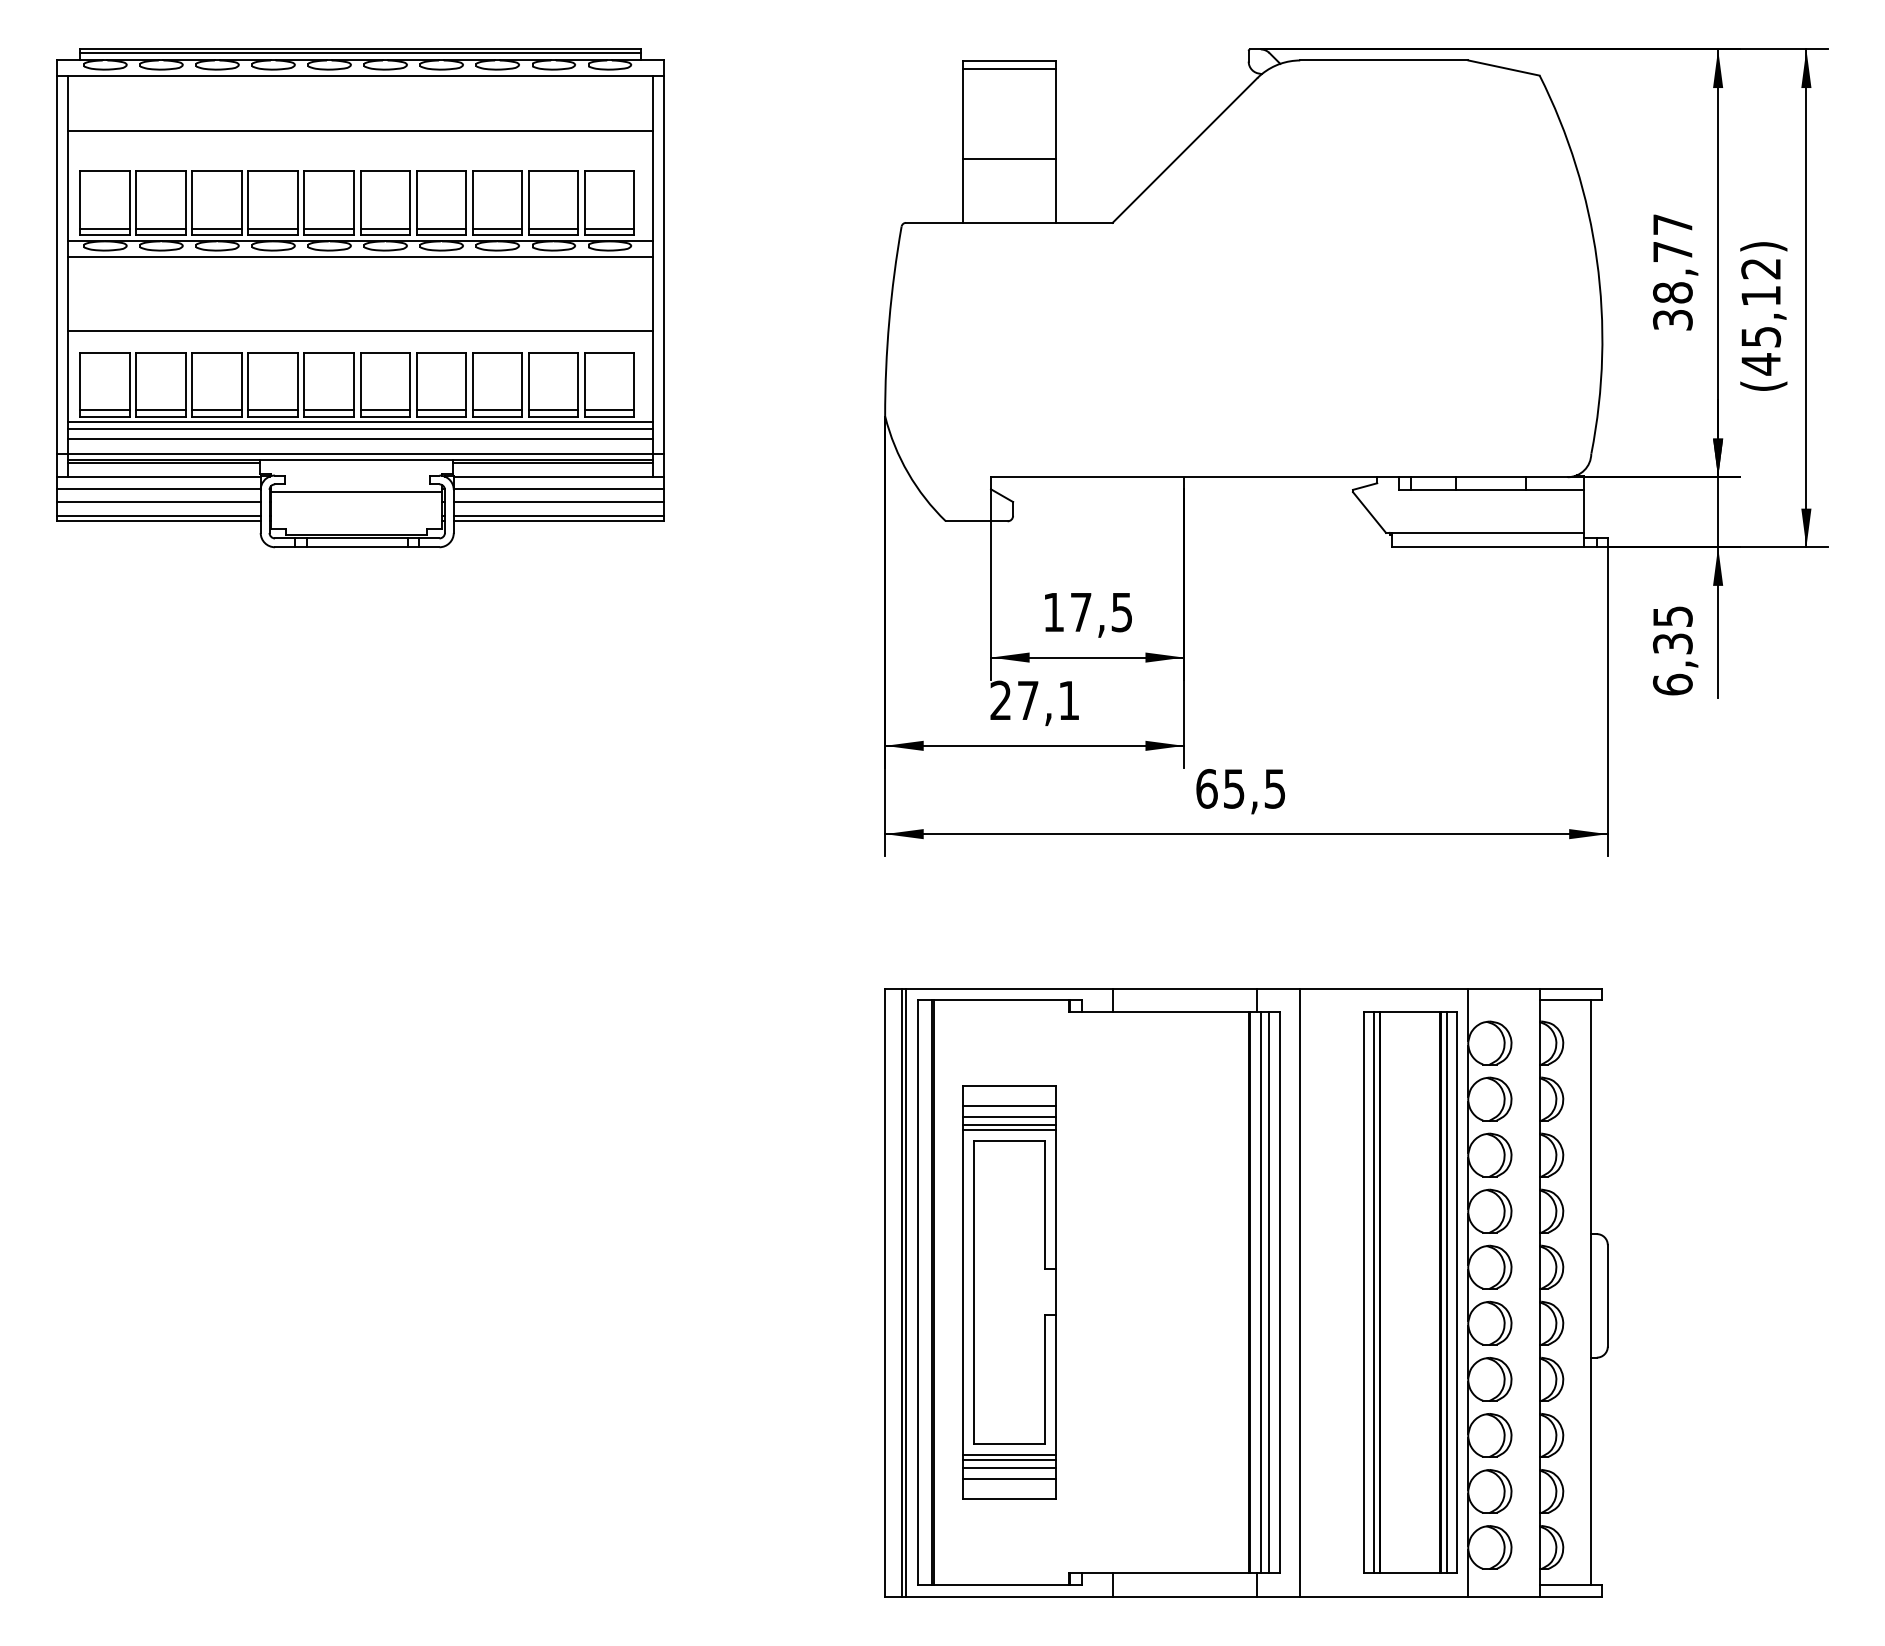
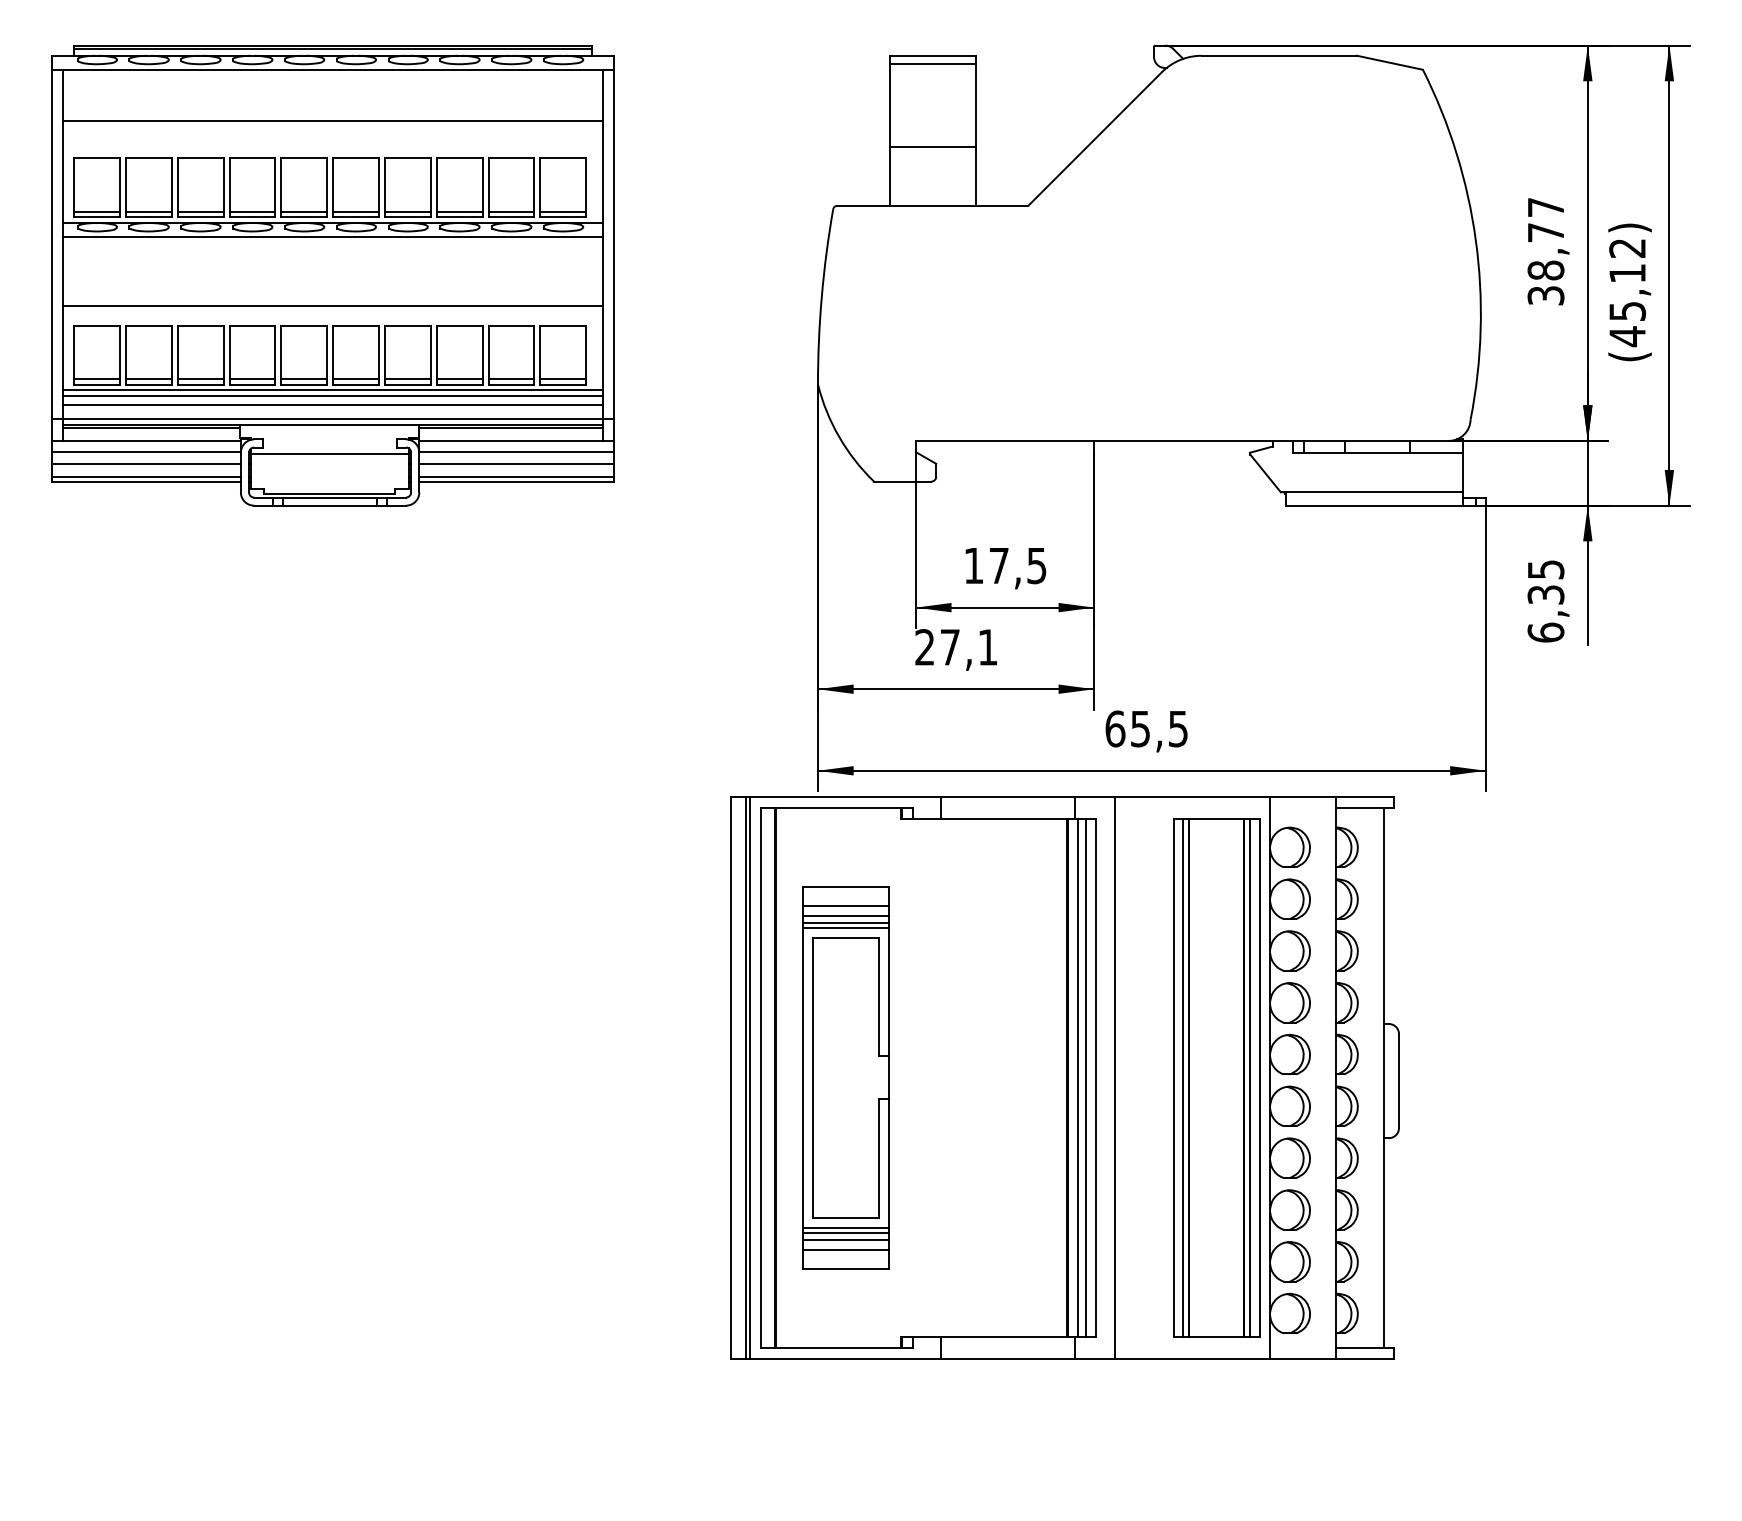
part: (1246, 1292) -> (1065, 1077), moved

